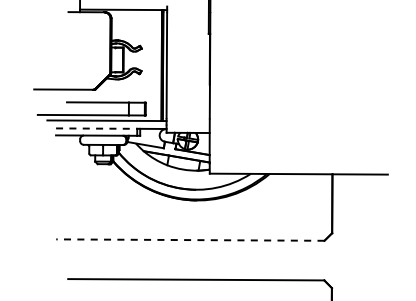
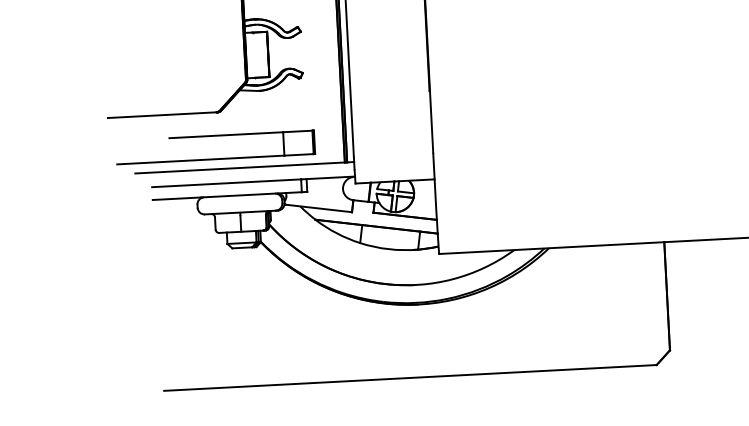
line: (96, 128) -> (226, 183), dashed -> solid
line: (189, 240) -> (408, 378), dashed -> solid

